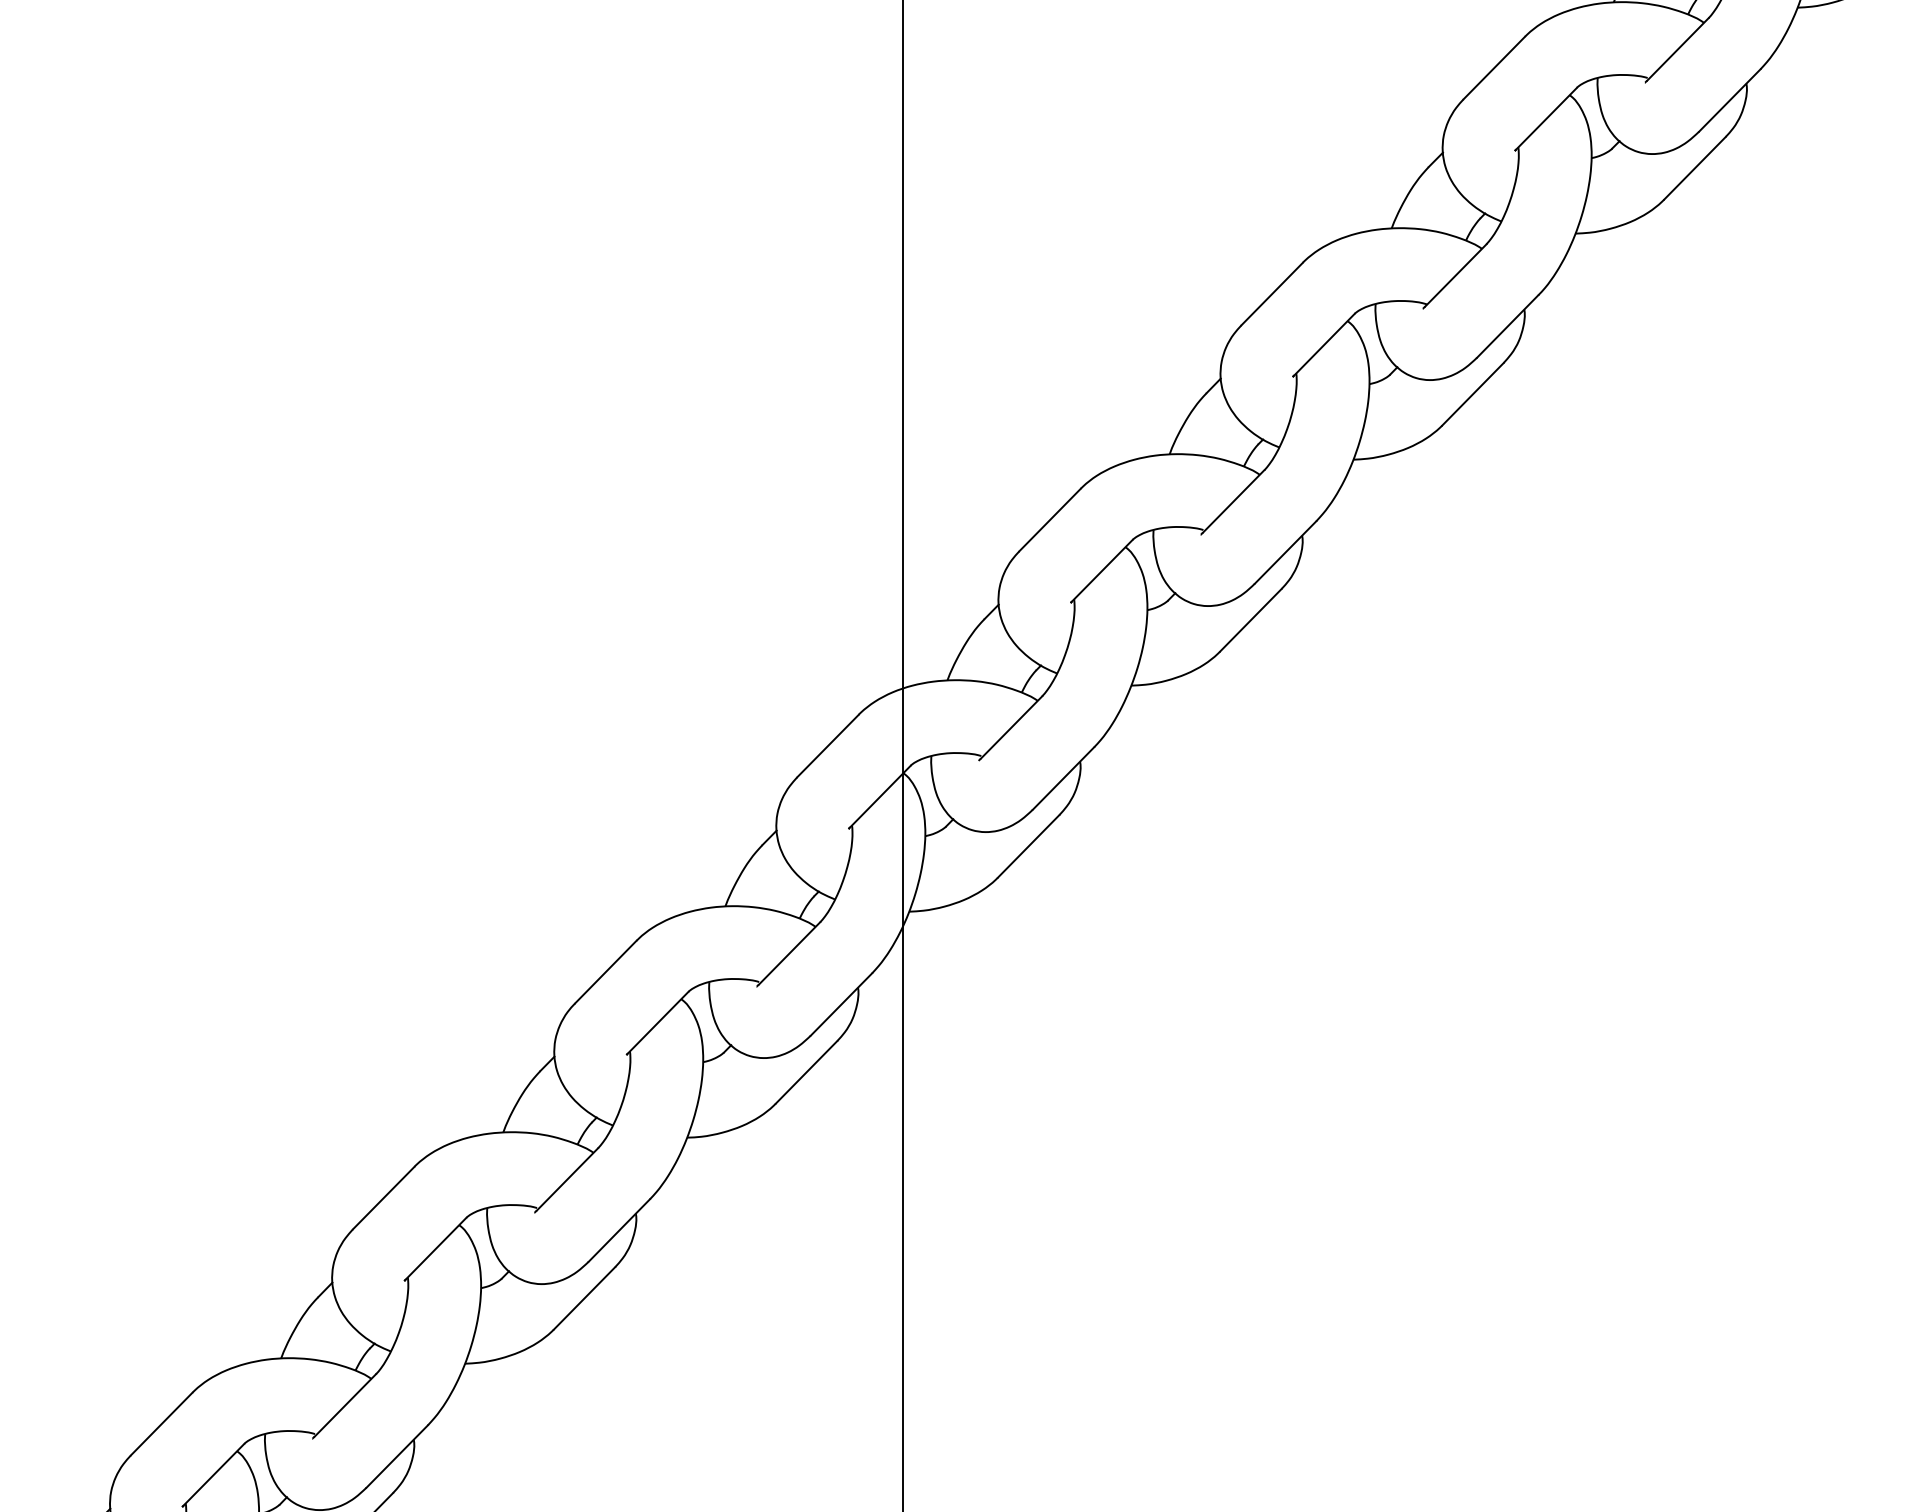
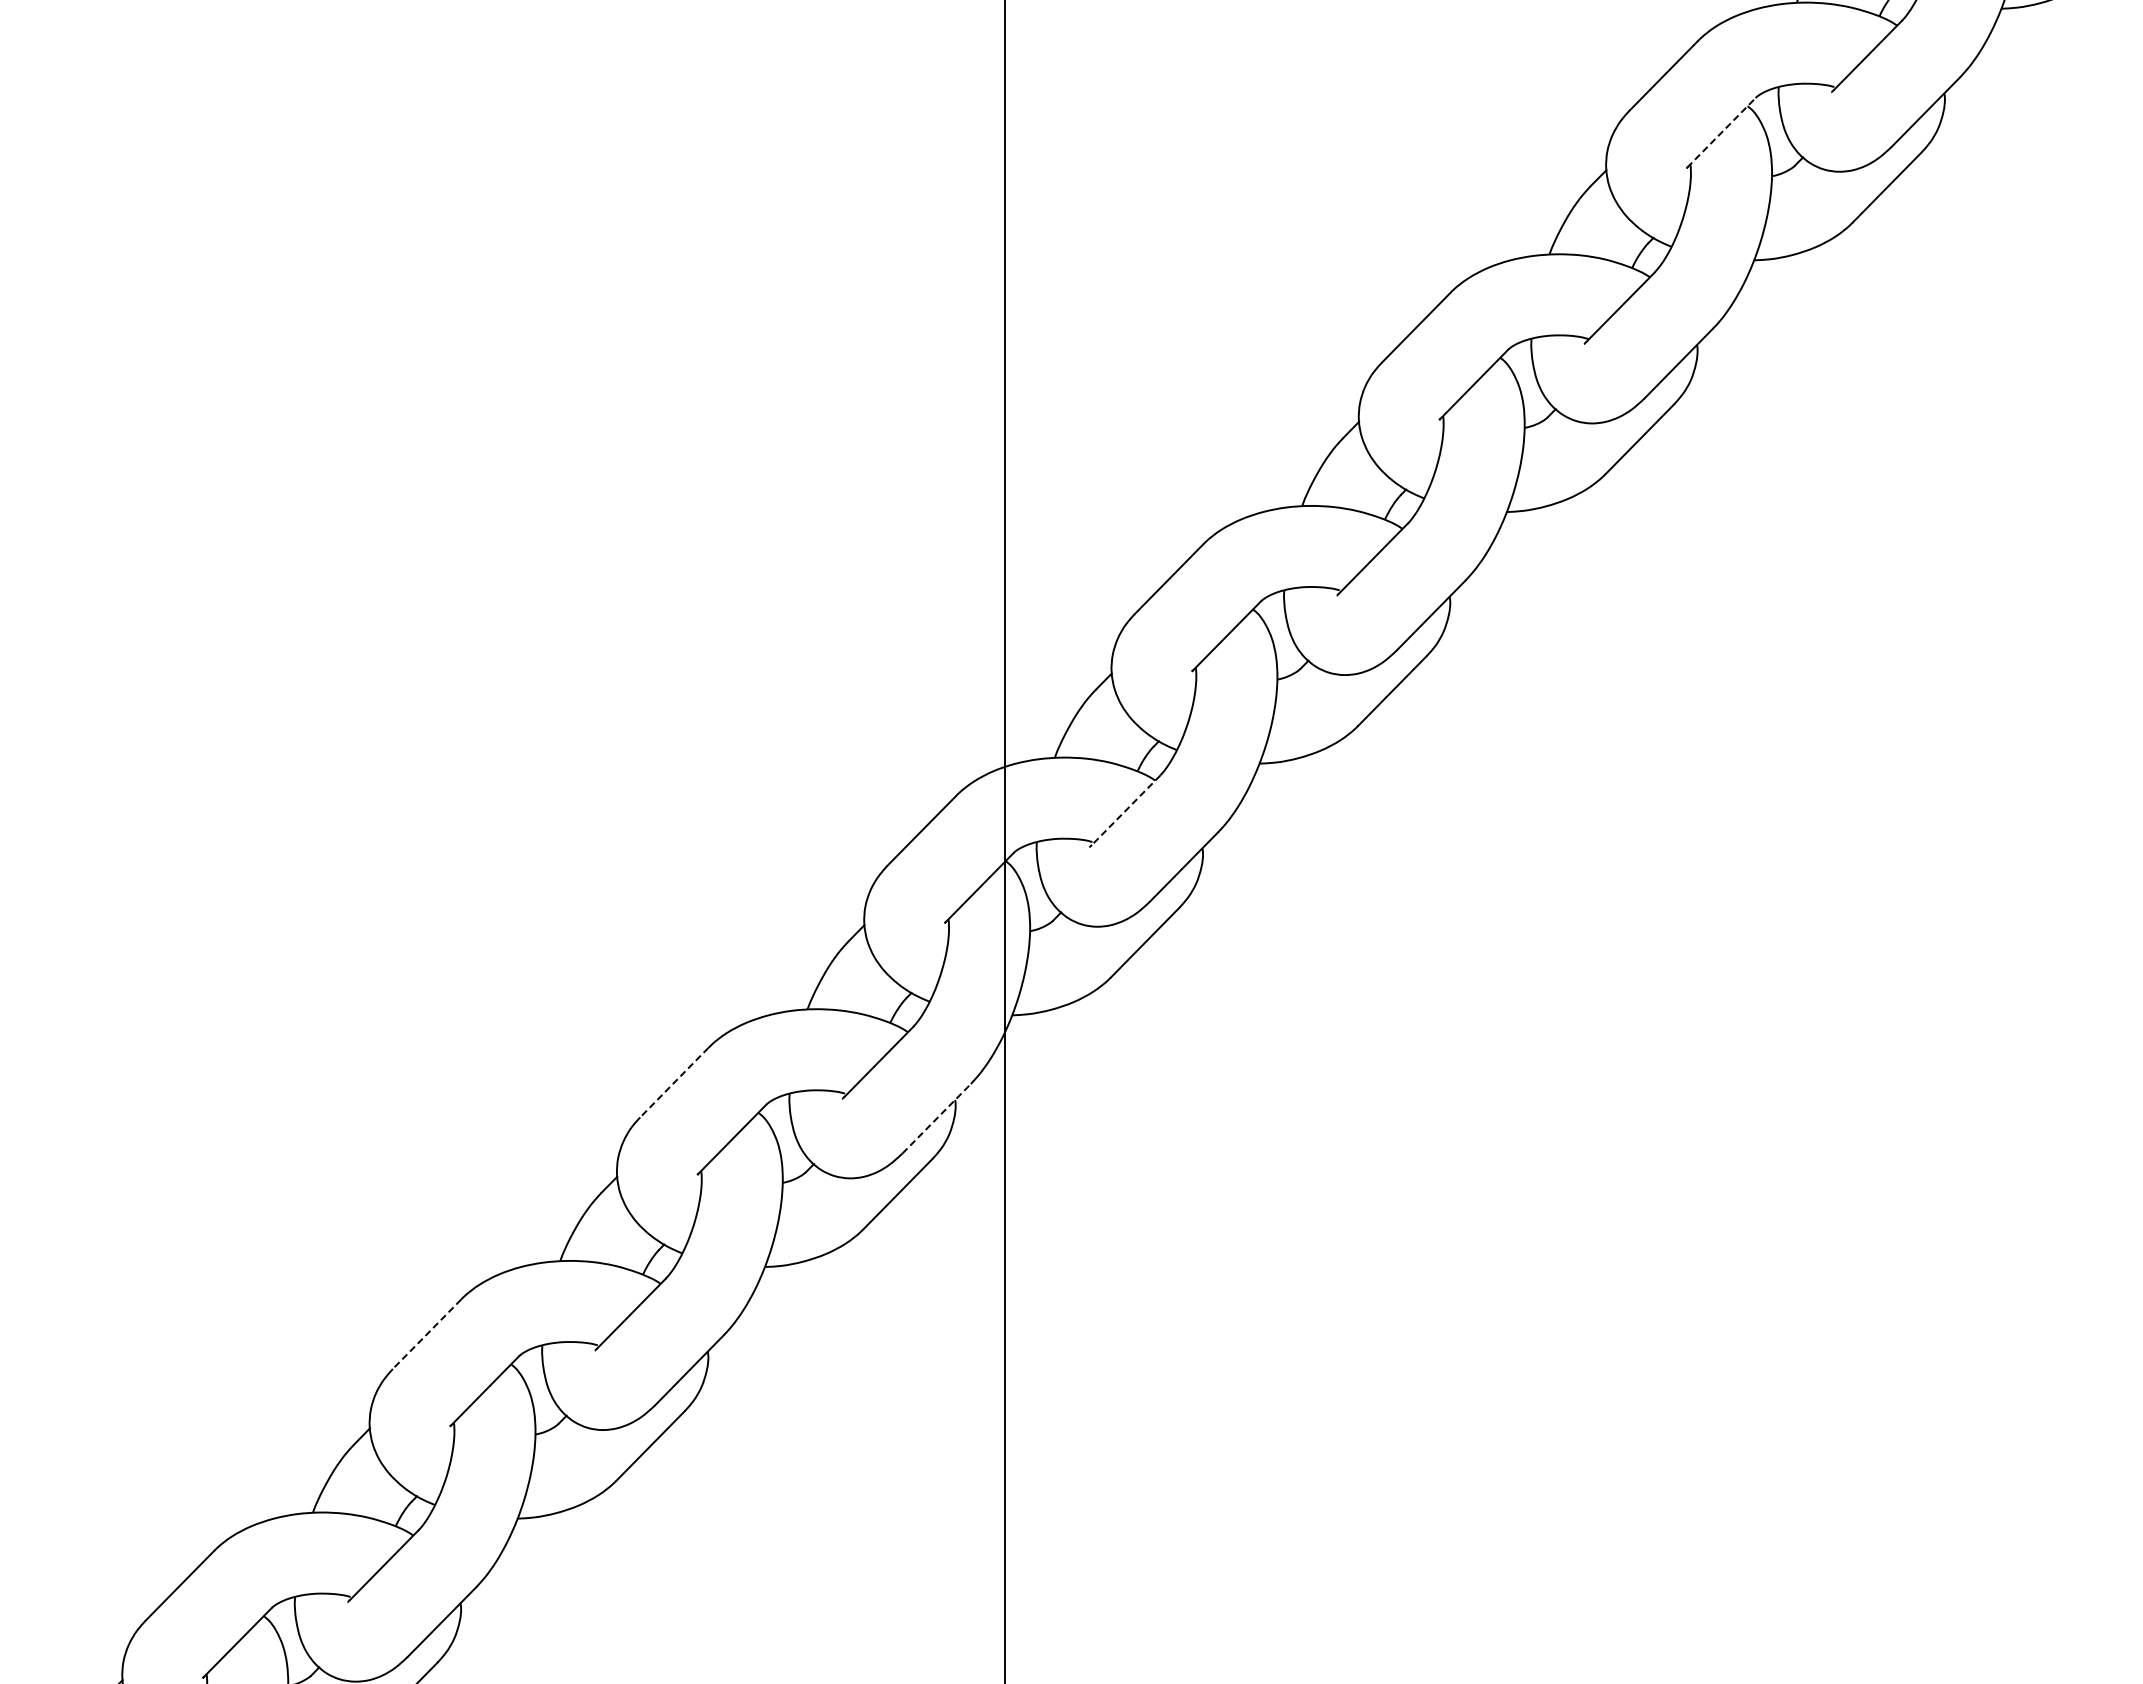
line: (1546, 118) -> (1721, 132), solid -> dashed
line: (1011, 727) -> (1126, 810), solid -> dashed
line: (605, 971) -> (674, 1082), solid -> dashed
line: (841, 1004) -> (936, 1118), solid -> dashed
line: (384, 1198) -> (427, 1334), solid -> dashed

